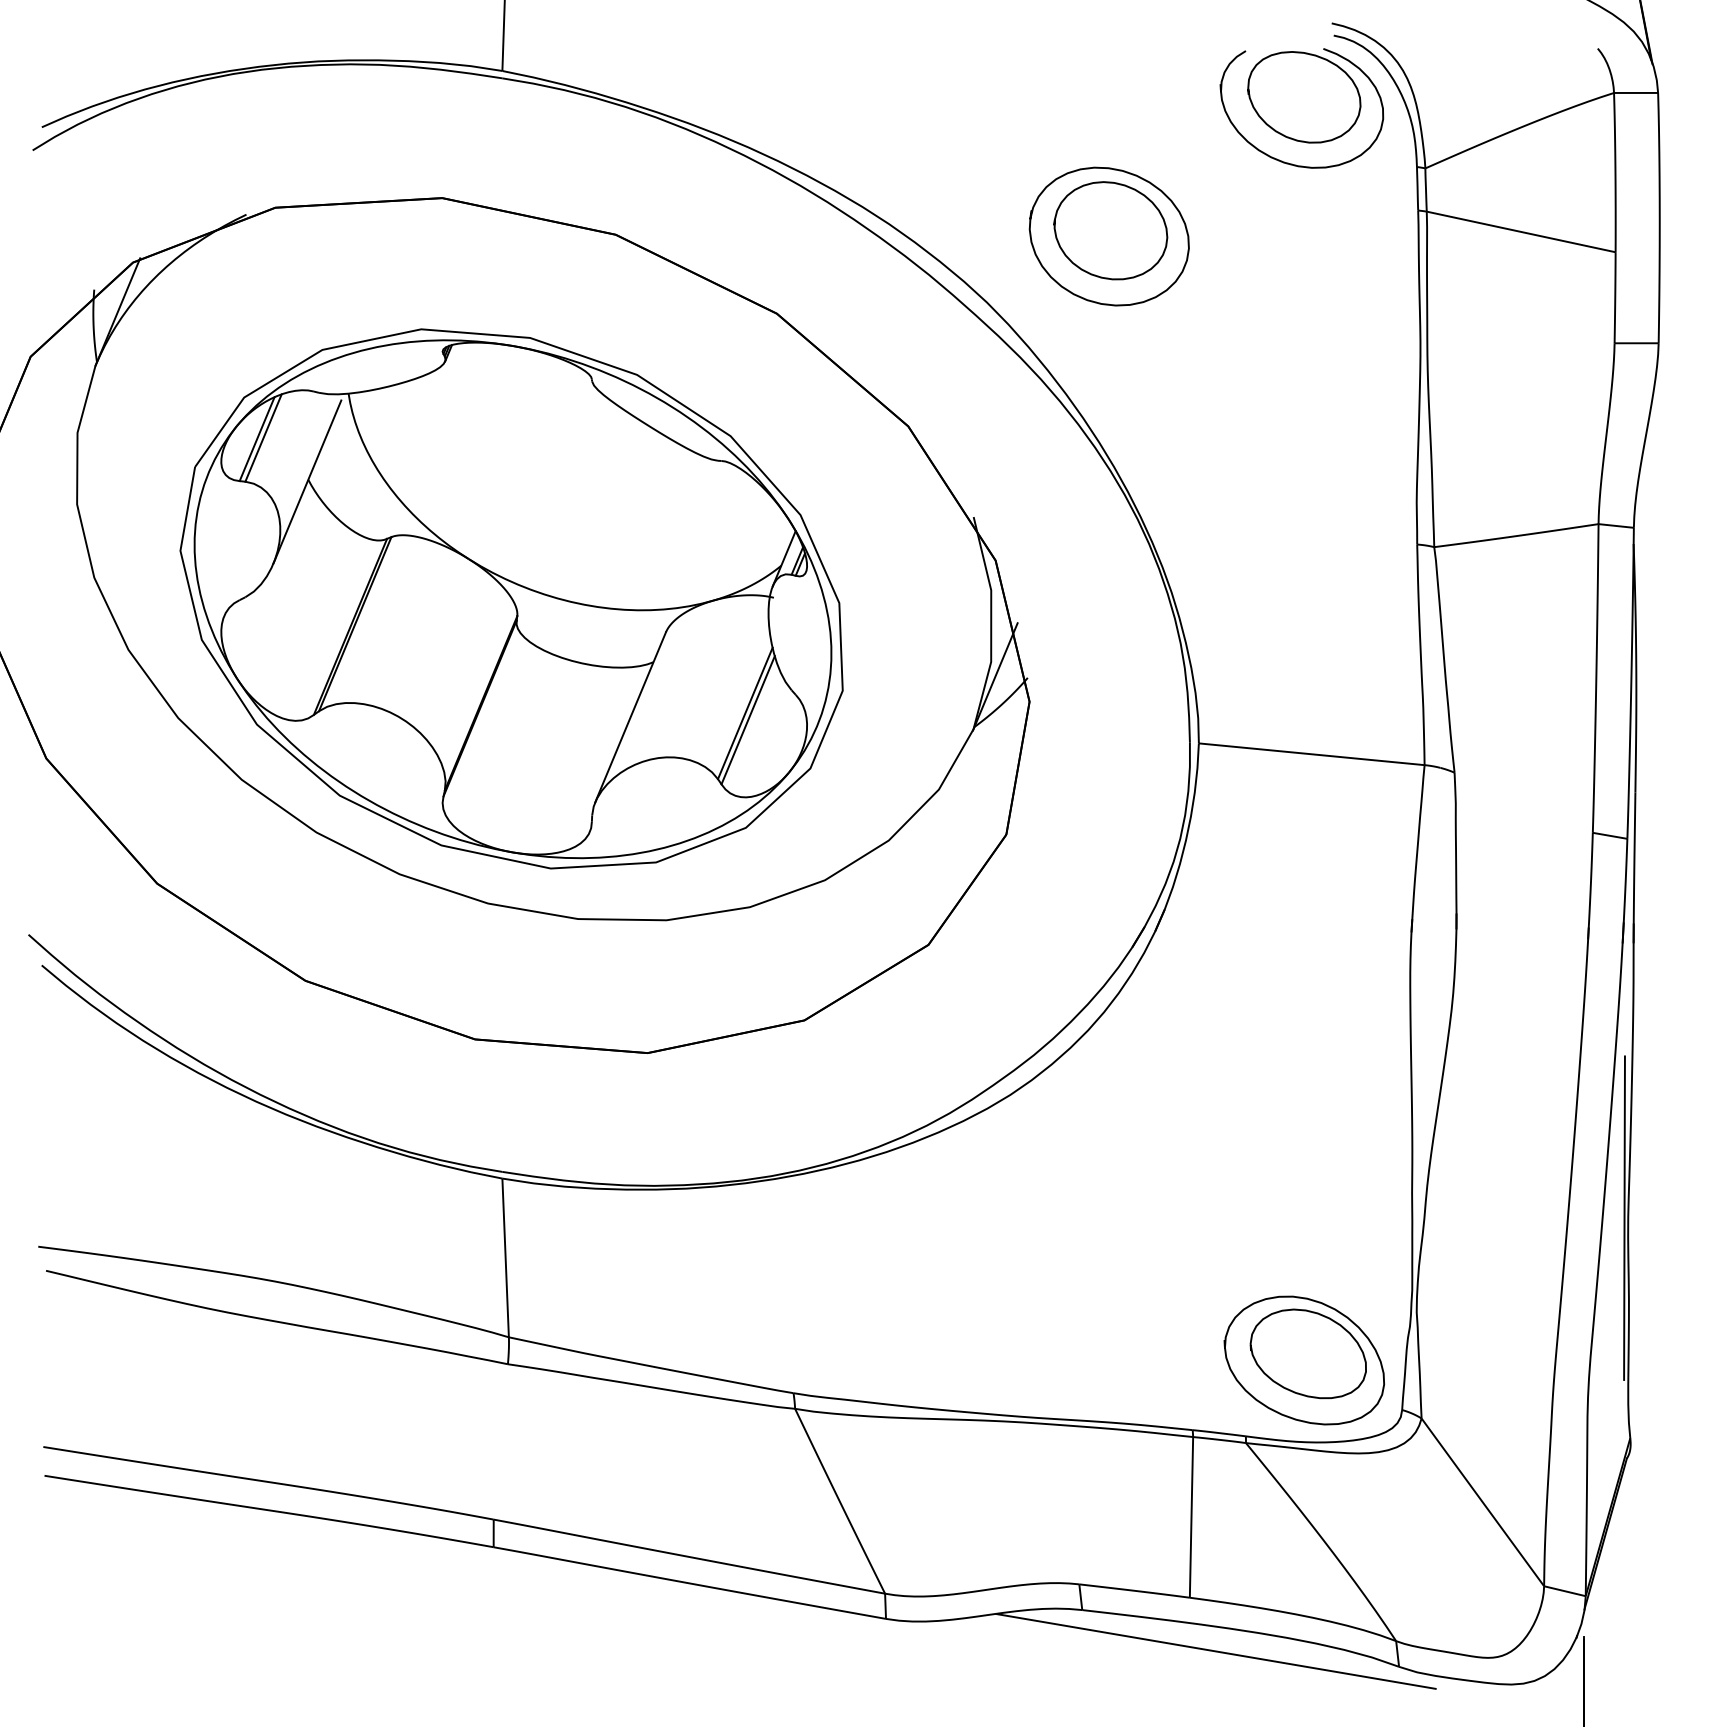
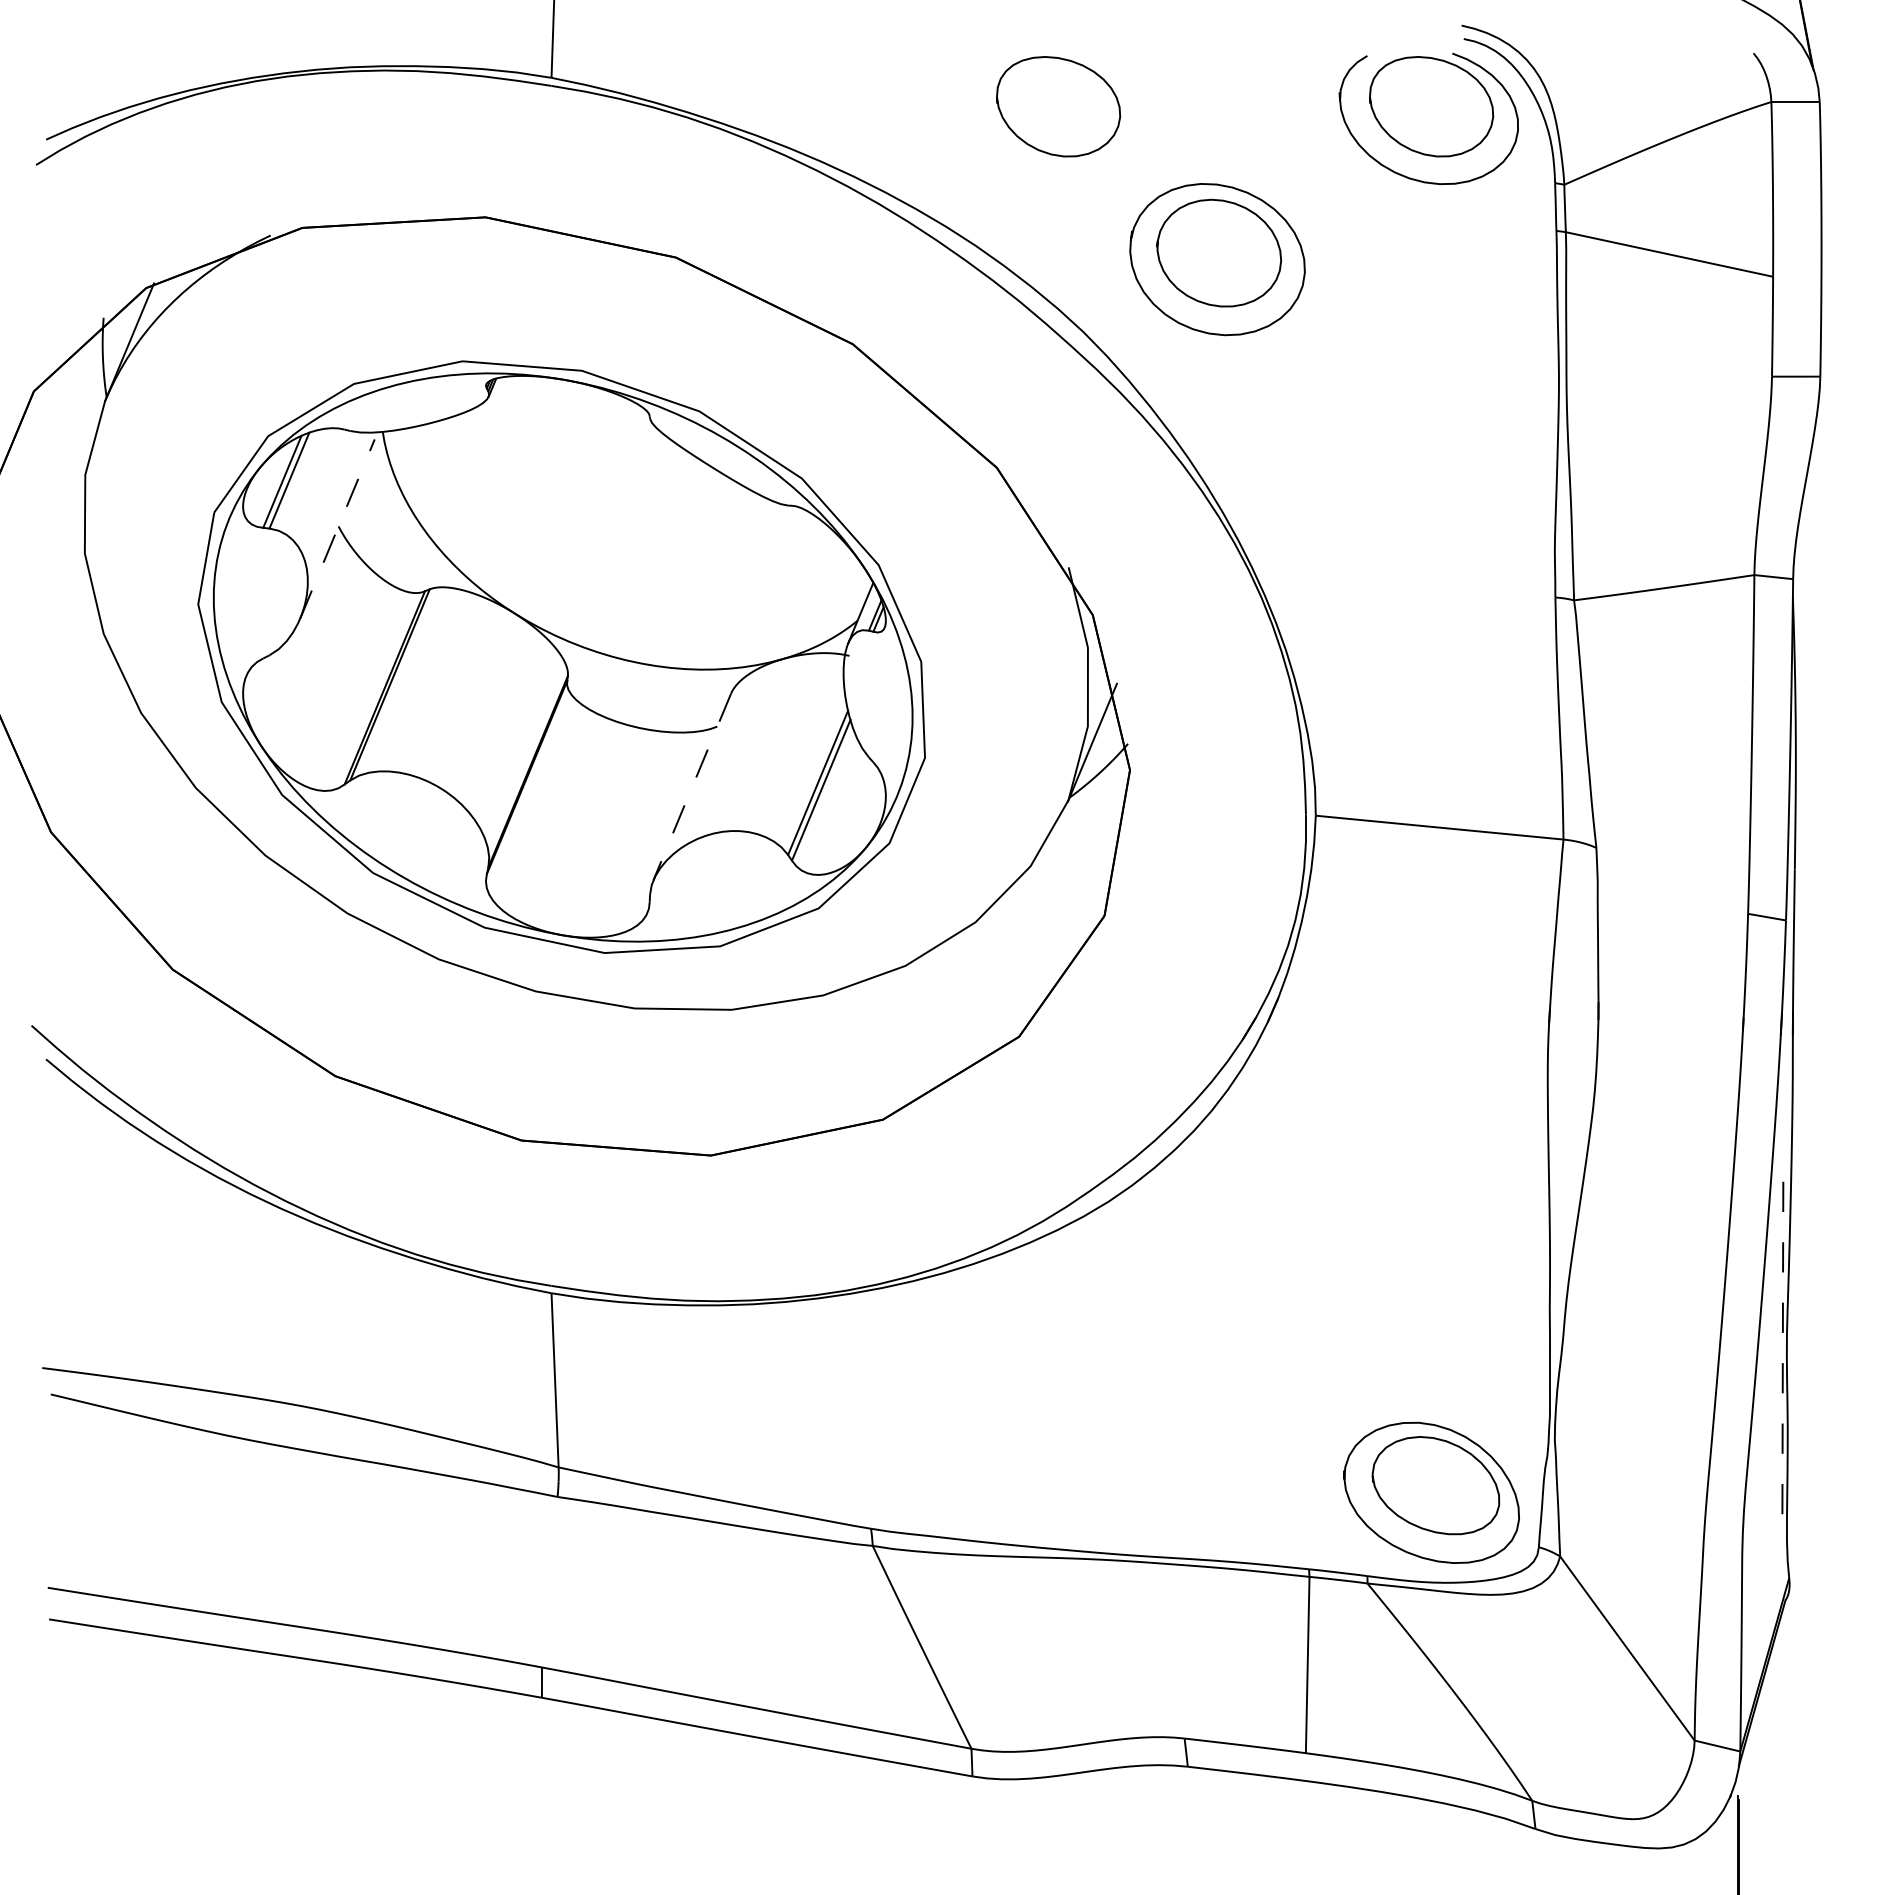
curve: (980, 58) -> (1076, 64), added
line: (307, 481) -> (337, 528), solid -> dashed
line: (630, 717) -> (692, 787), solid -> dashed
line: (1624, 1217) -> (1782, 1336), solid -> dashed
line: (1215, 1651) -> (1334, 1812), removed

